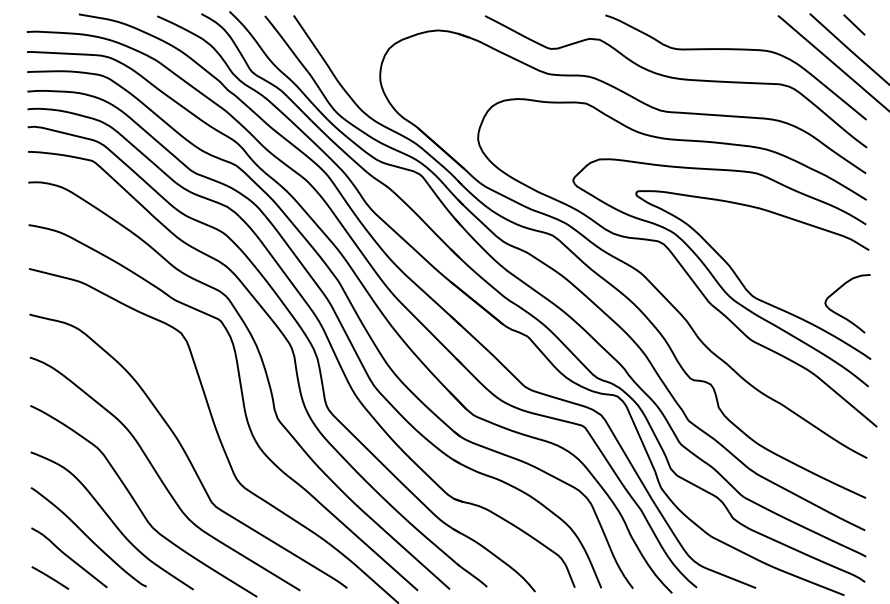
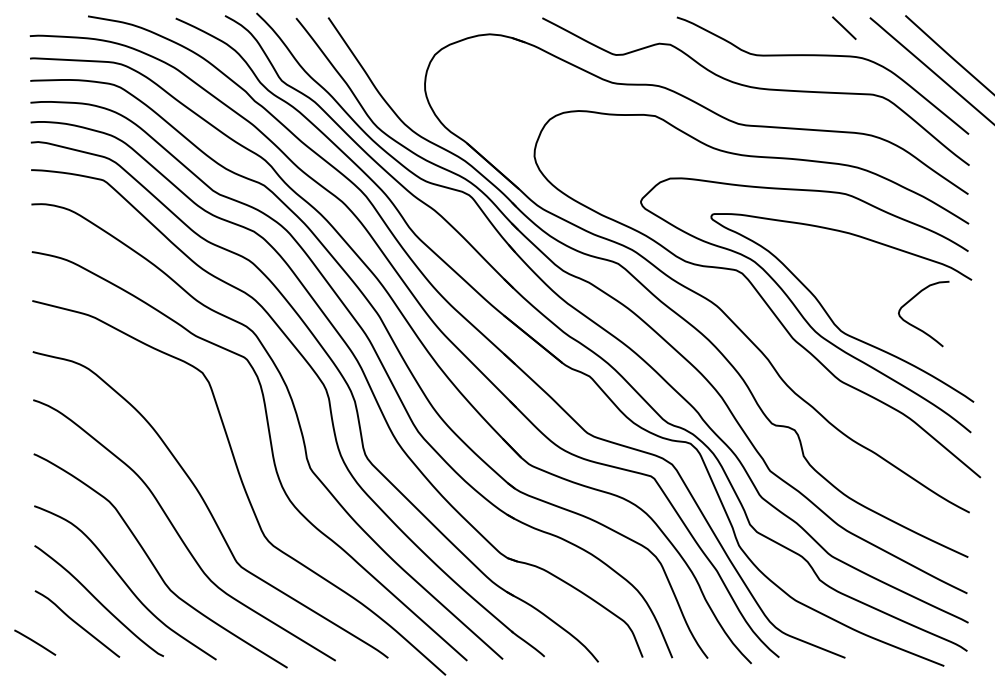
line: (854, 24) -> (844, 27), moved
curve: (841, 314) -> (916, 326), moved
line: (50, 577) -> (35, 642), moved

